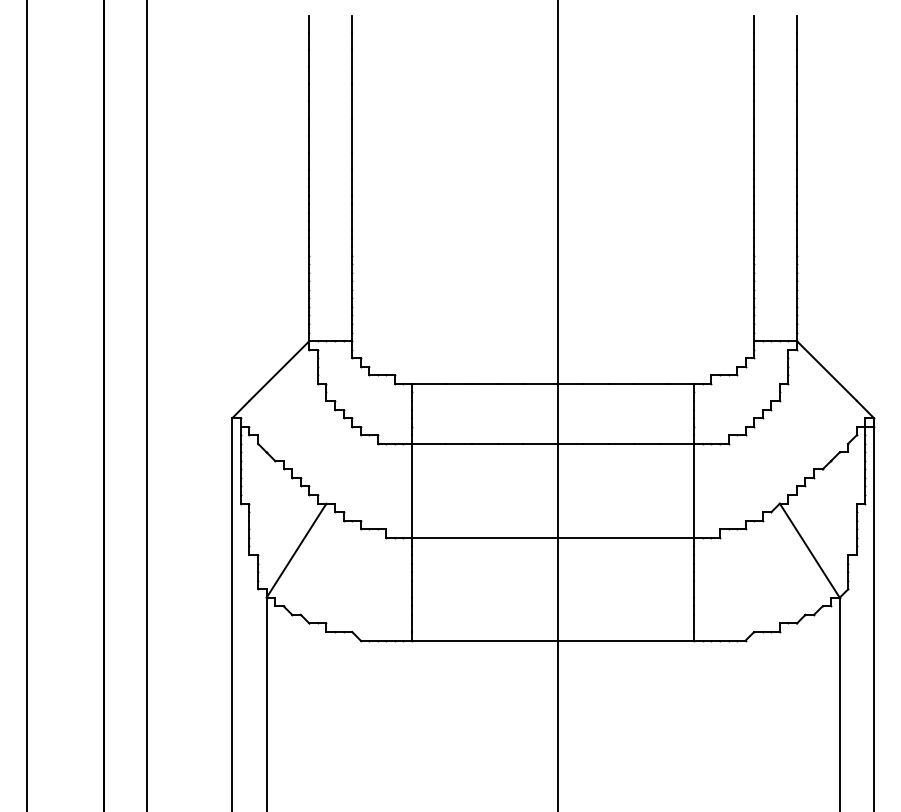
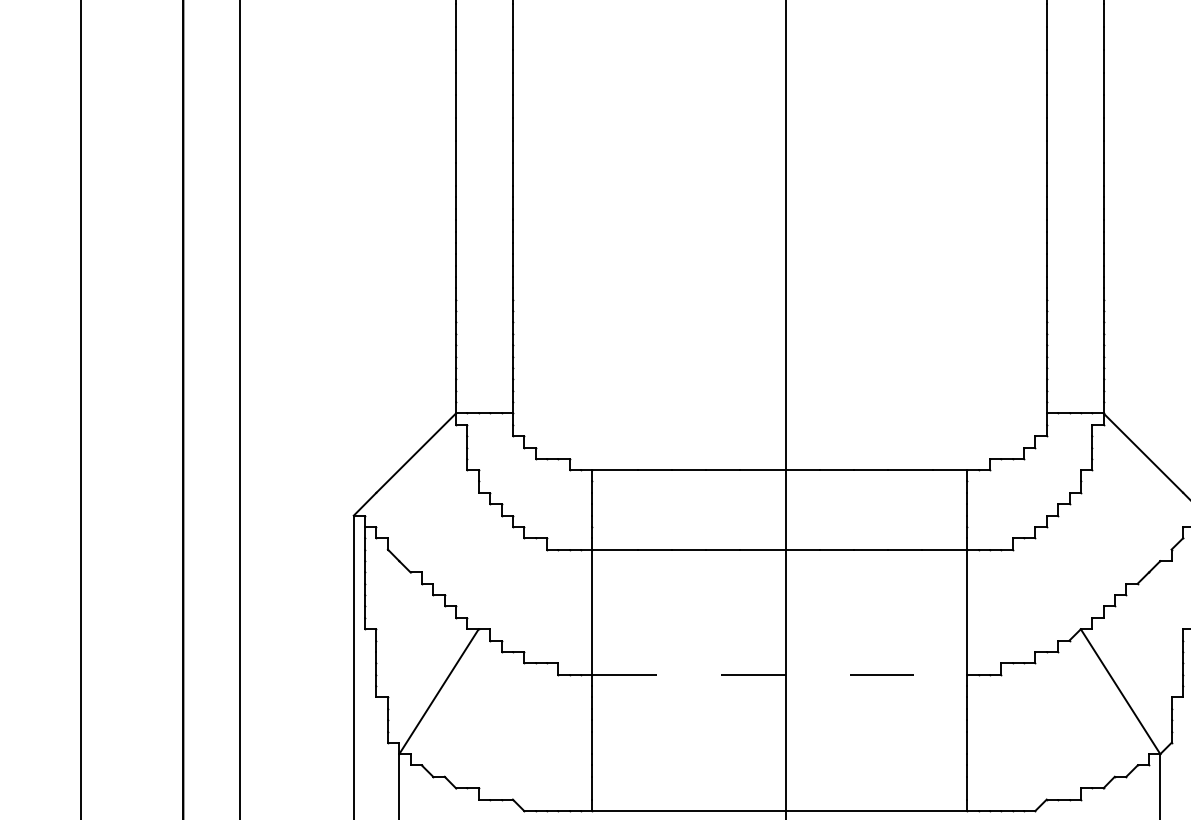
line: (553, 537) -> (780, 674), solid -> dashed

